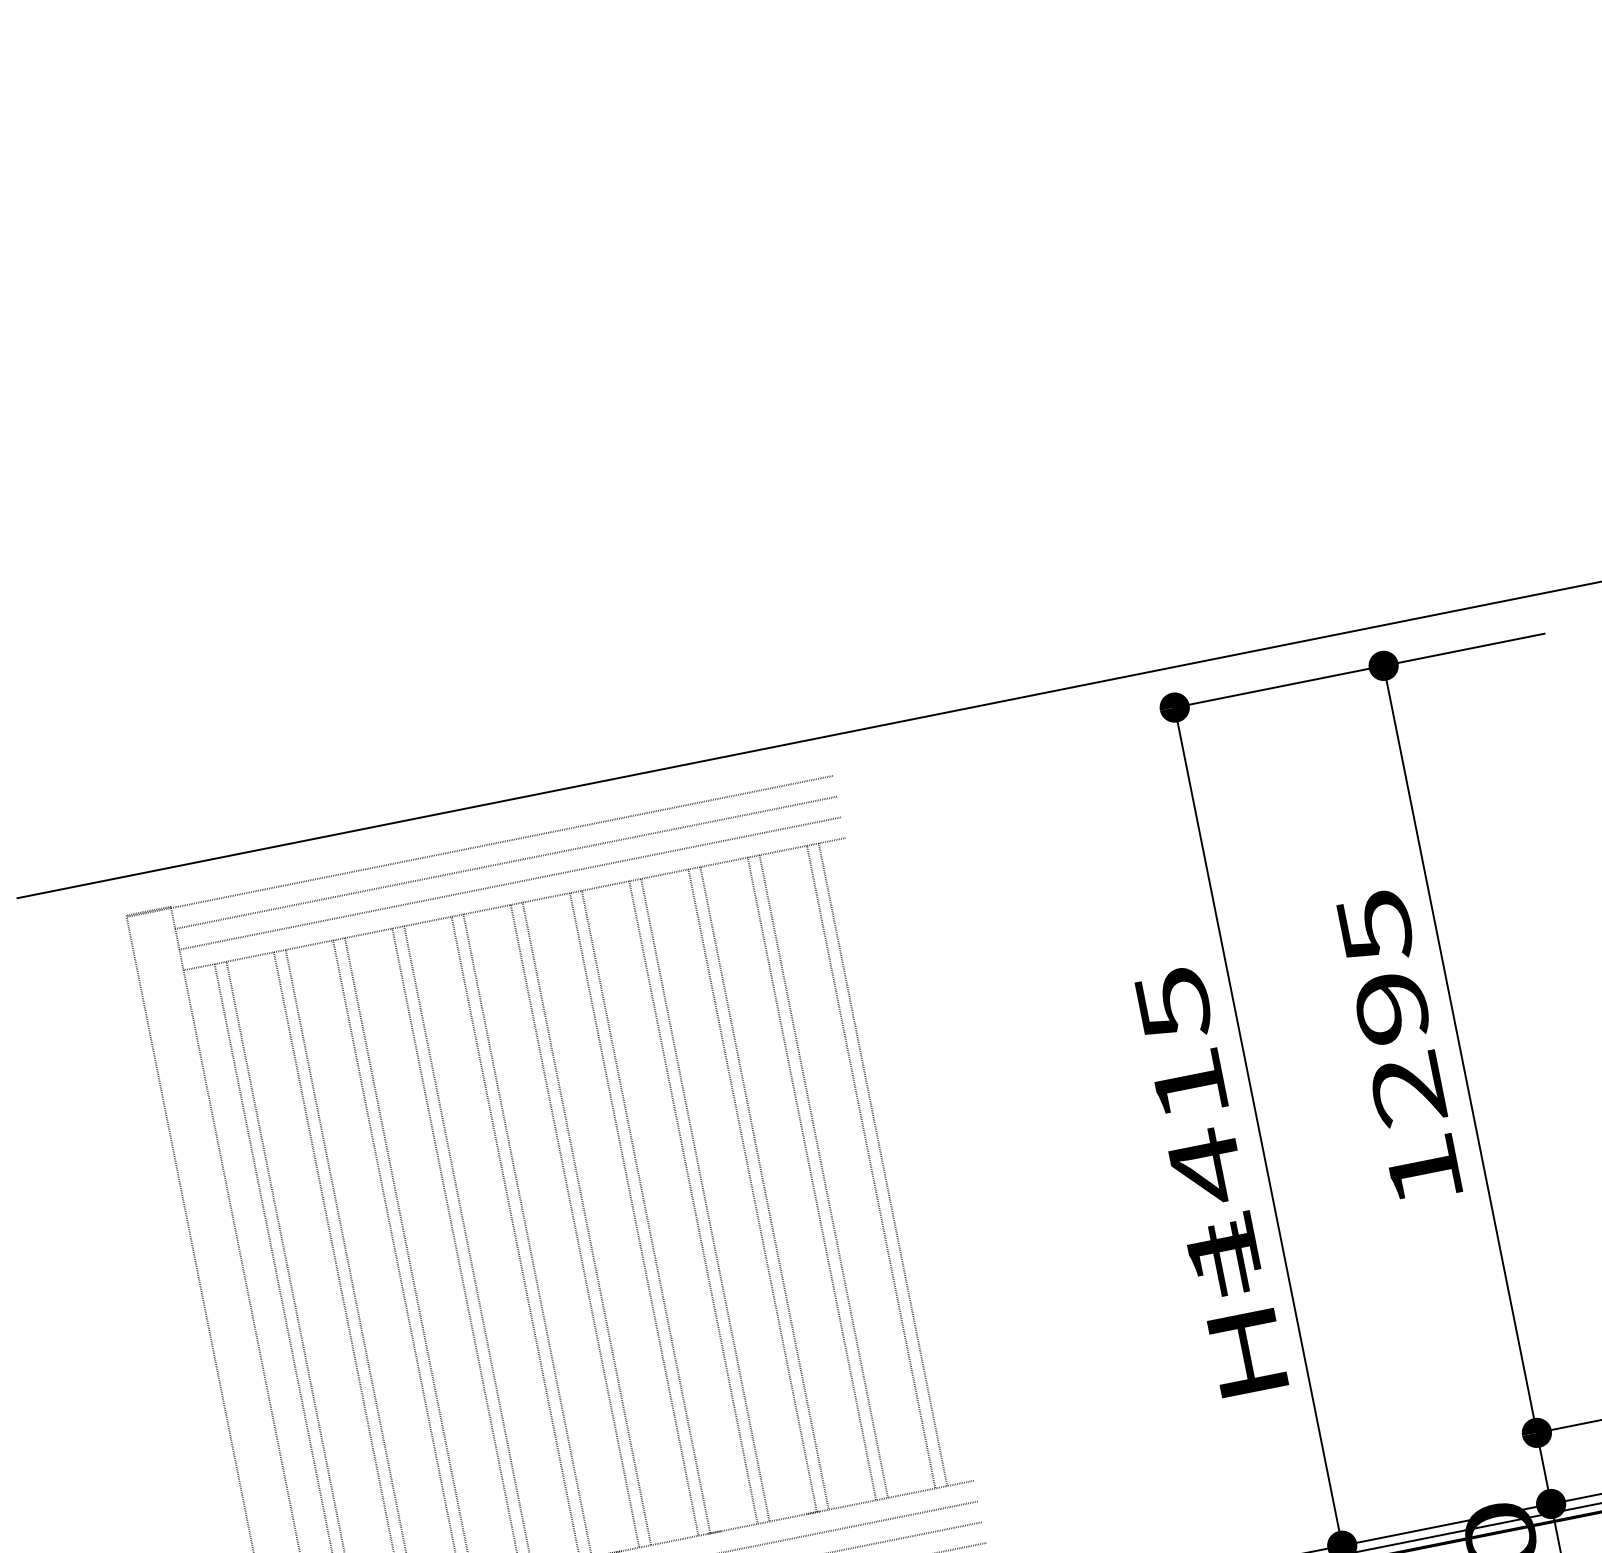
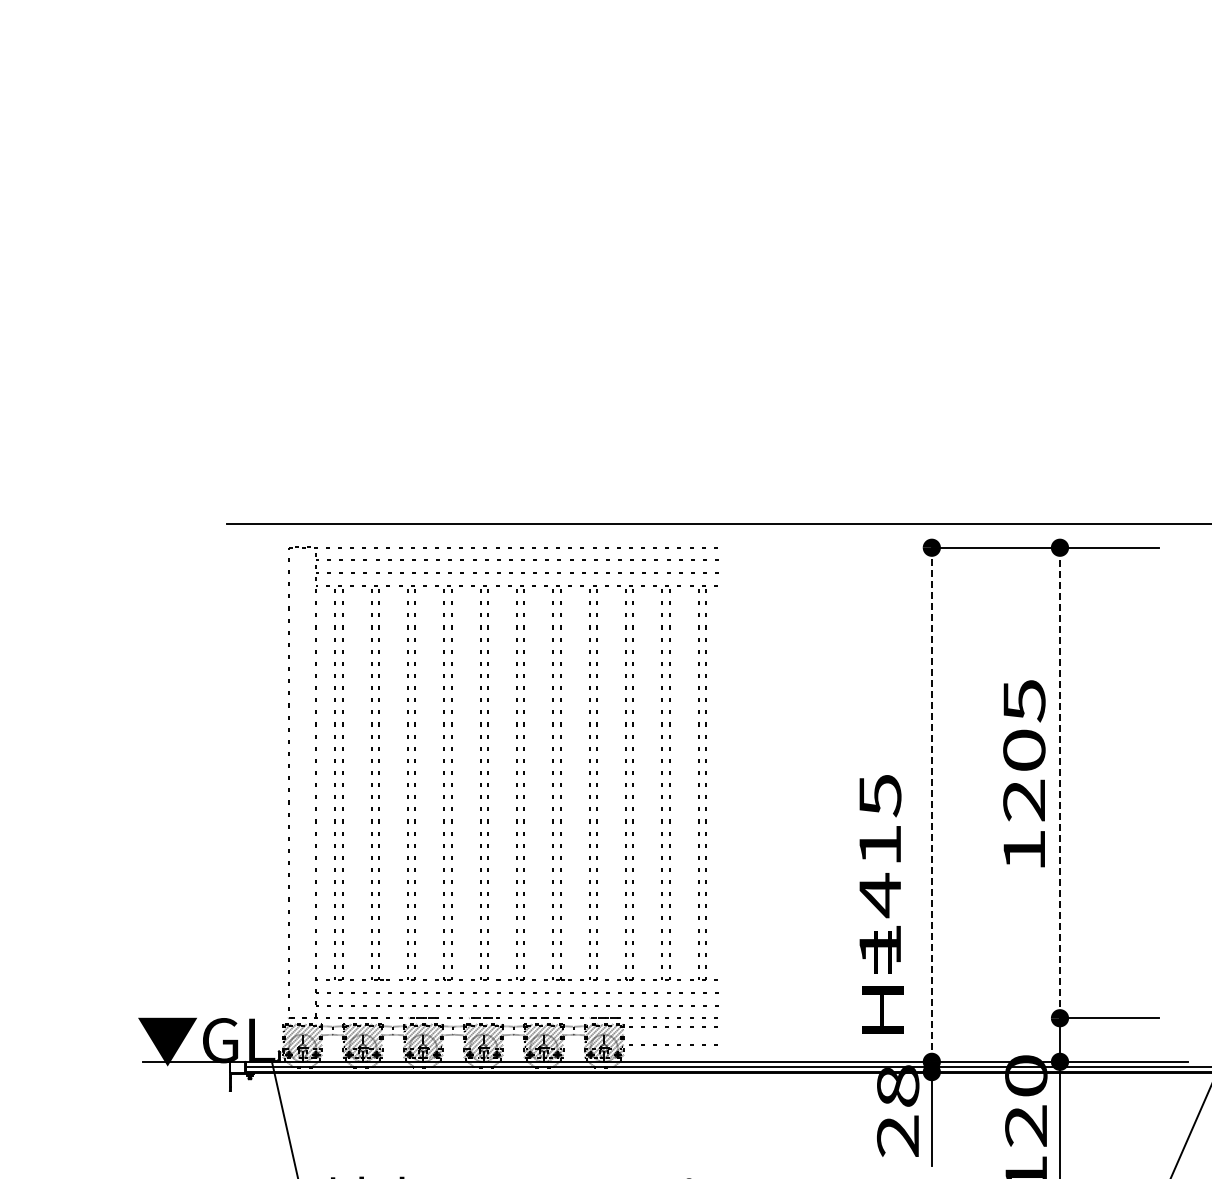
text: (1391, 1007) -> (1024, 750), 1295 -> 1205
line: (1459, 1048) -> (1059, 782), solid -> dashed
line: (1258, 1127) -> (931, 805), solid -> dashed
text: (1211, 1181) -> (881, 904), moved

